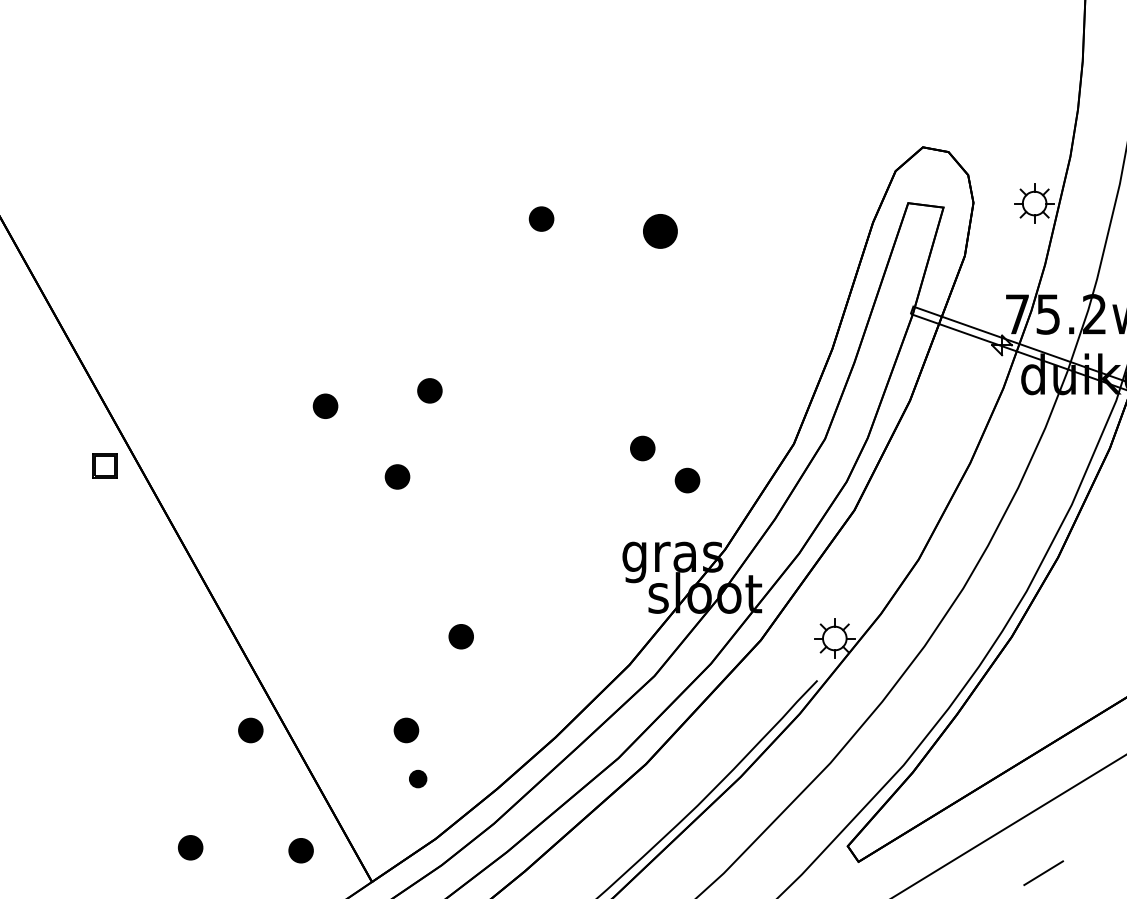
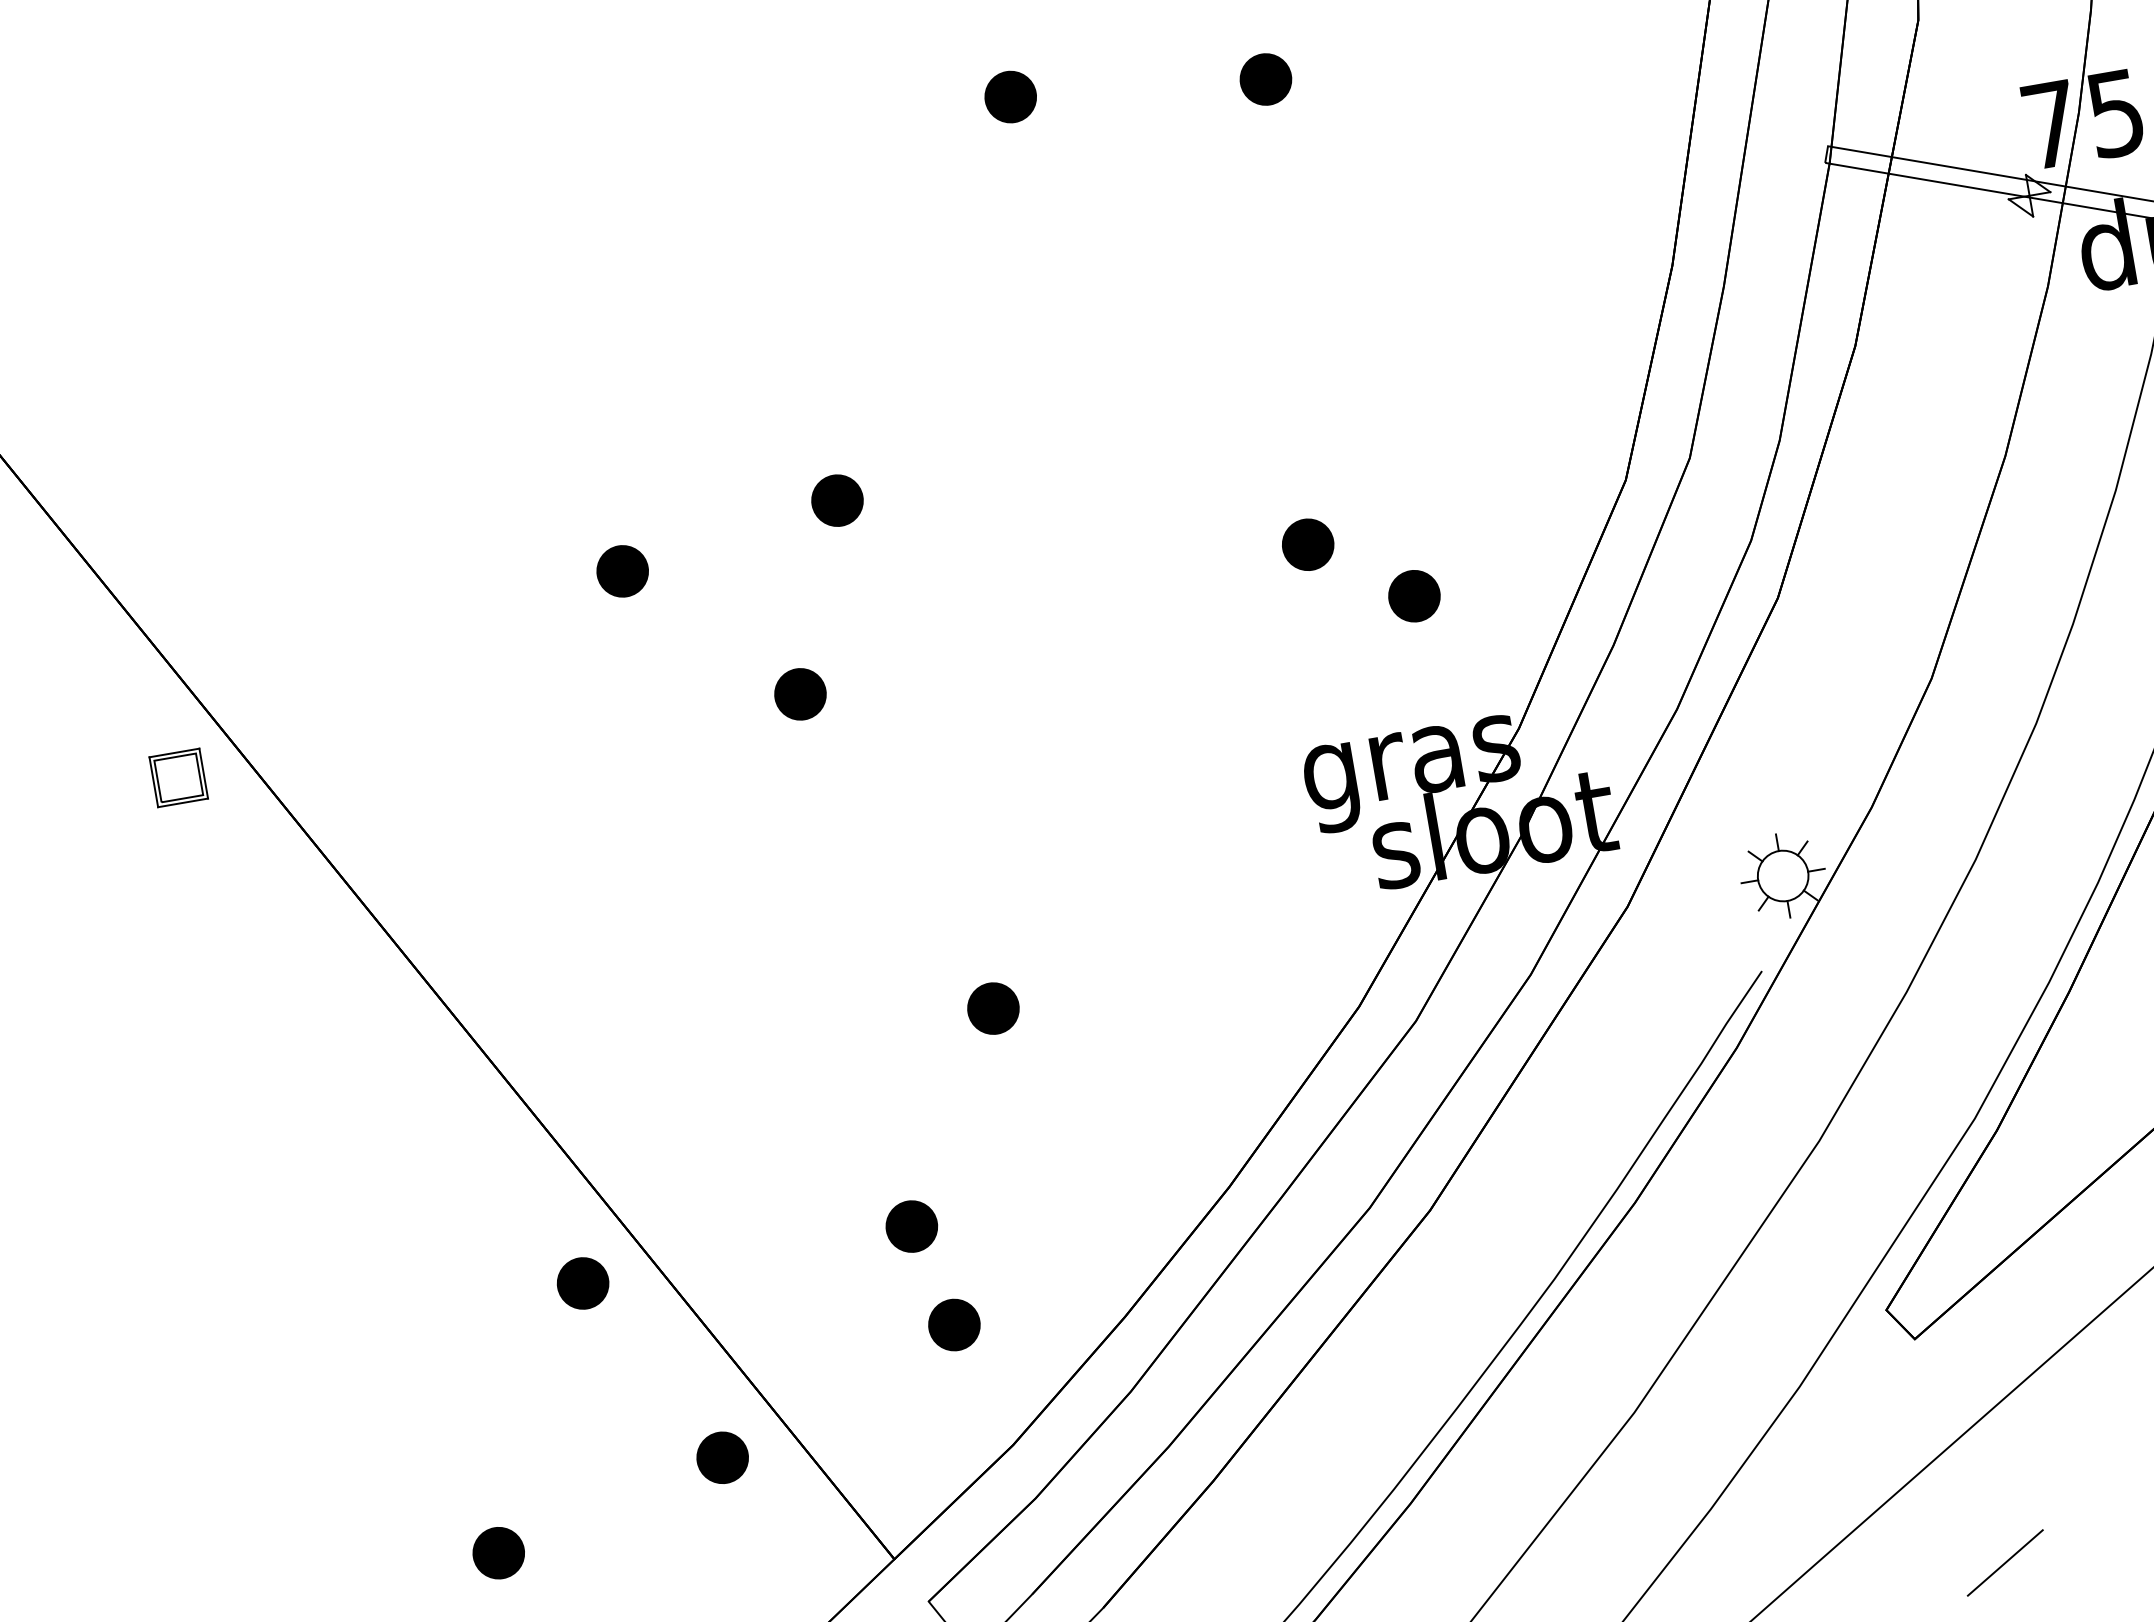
part: (659, 230) -> (1263, 78), size x0.71
part: (417, 778) -> (952, 1324), size x1.43
part: (300, 850) -> (721, 1457), moved

